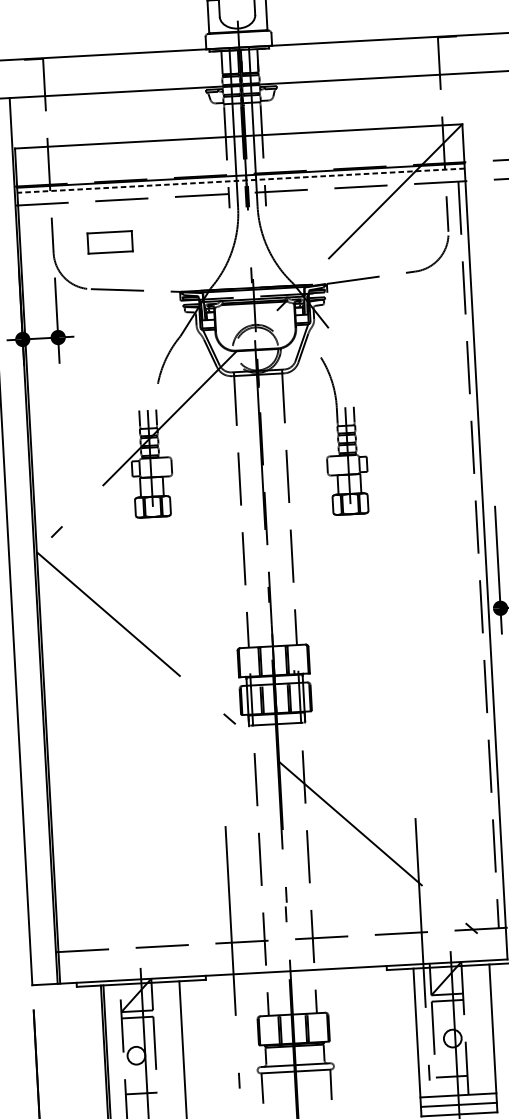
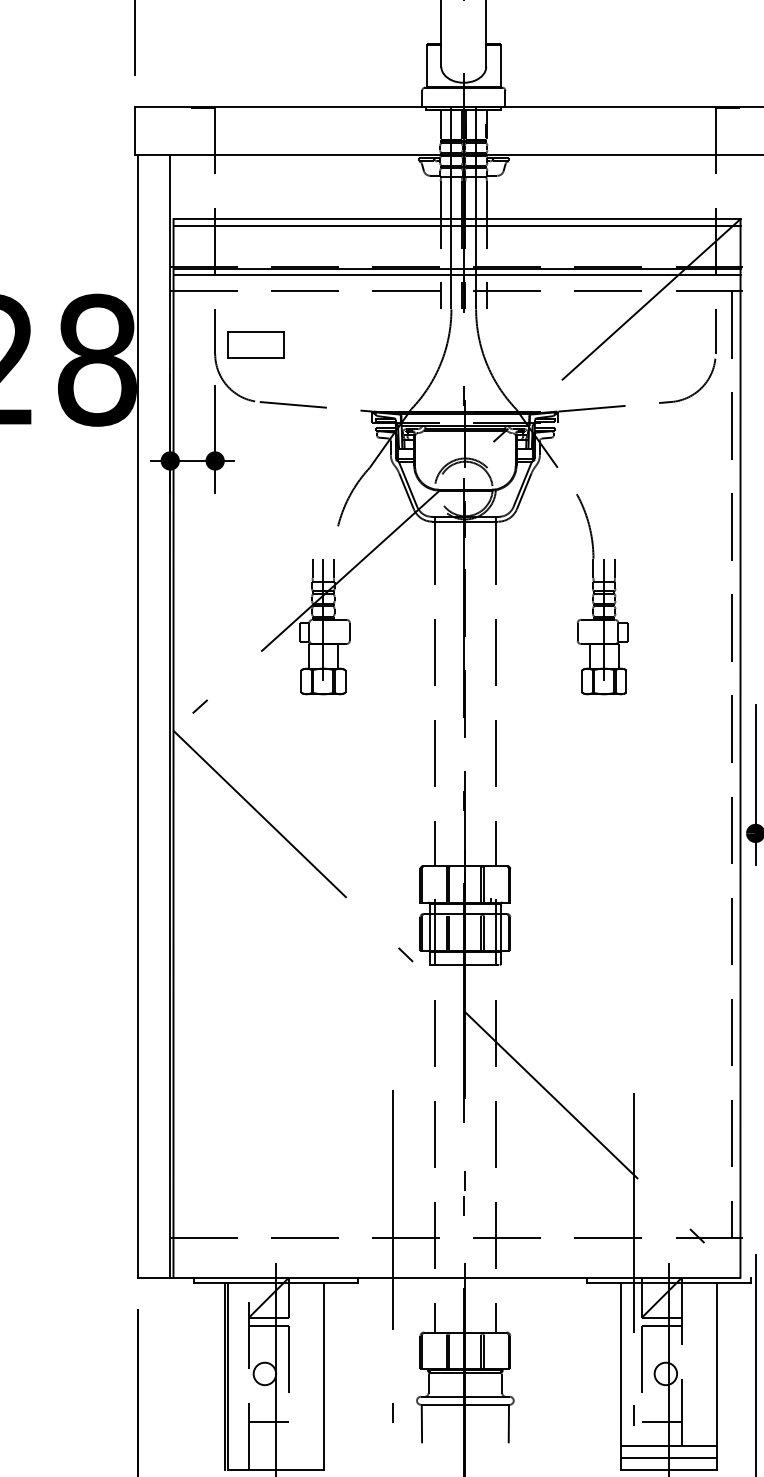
line: (238, 141) -> (456, 225), added
line: (240, 180) -> (456, 275), dashed -> solid
part: (109, 241) -> (255, 344), moved
part: (345, 435) -> (602, 594), moved

